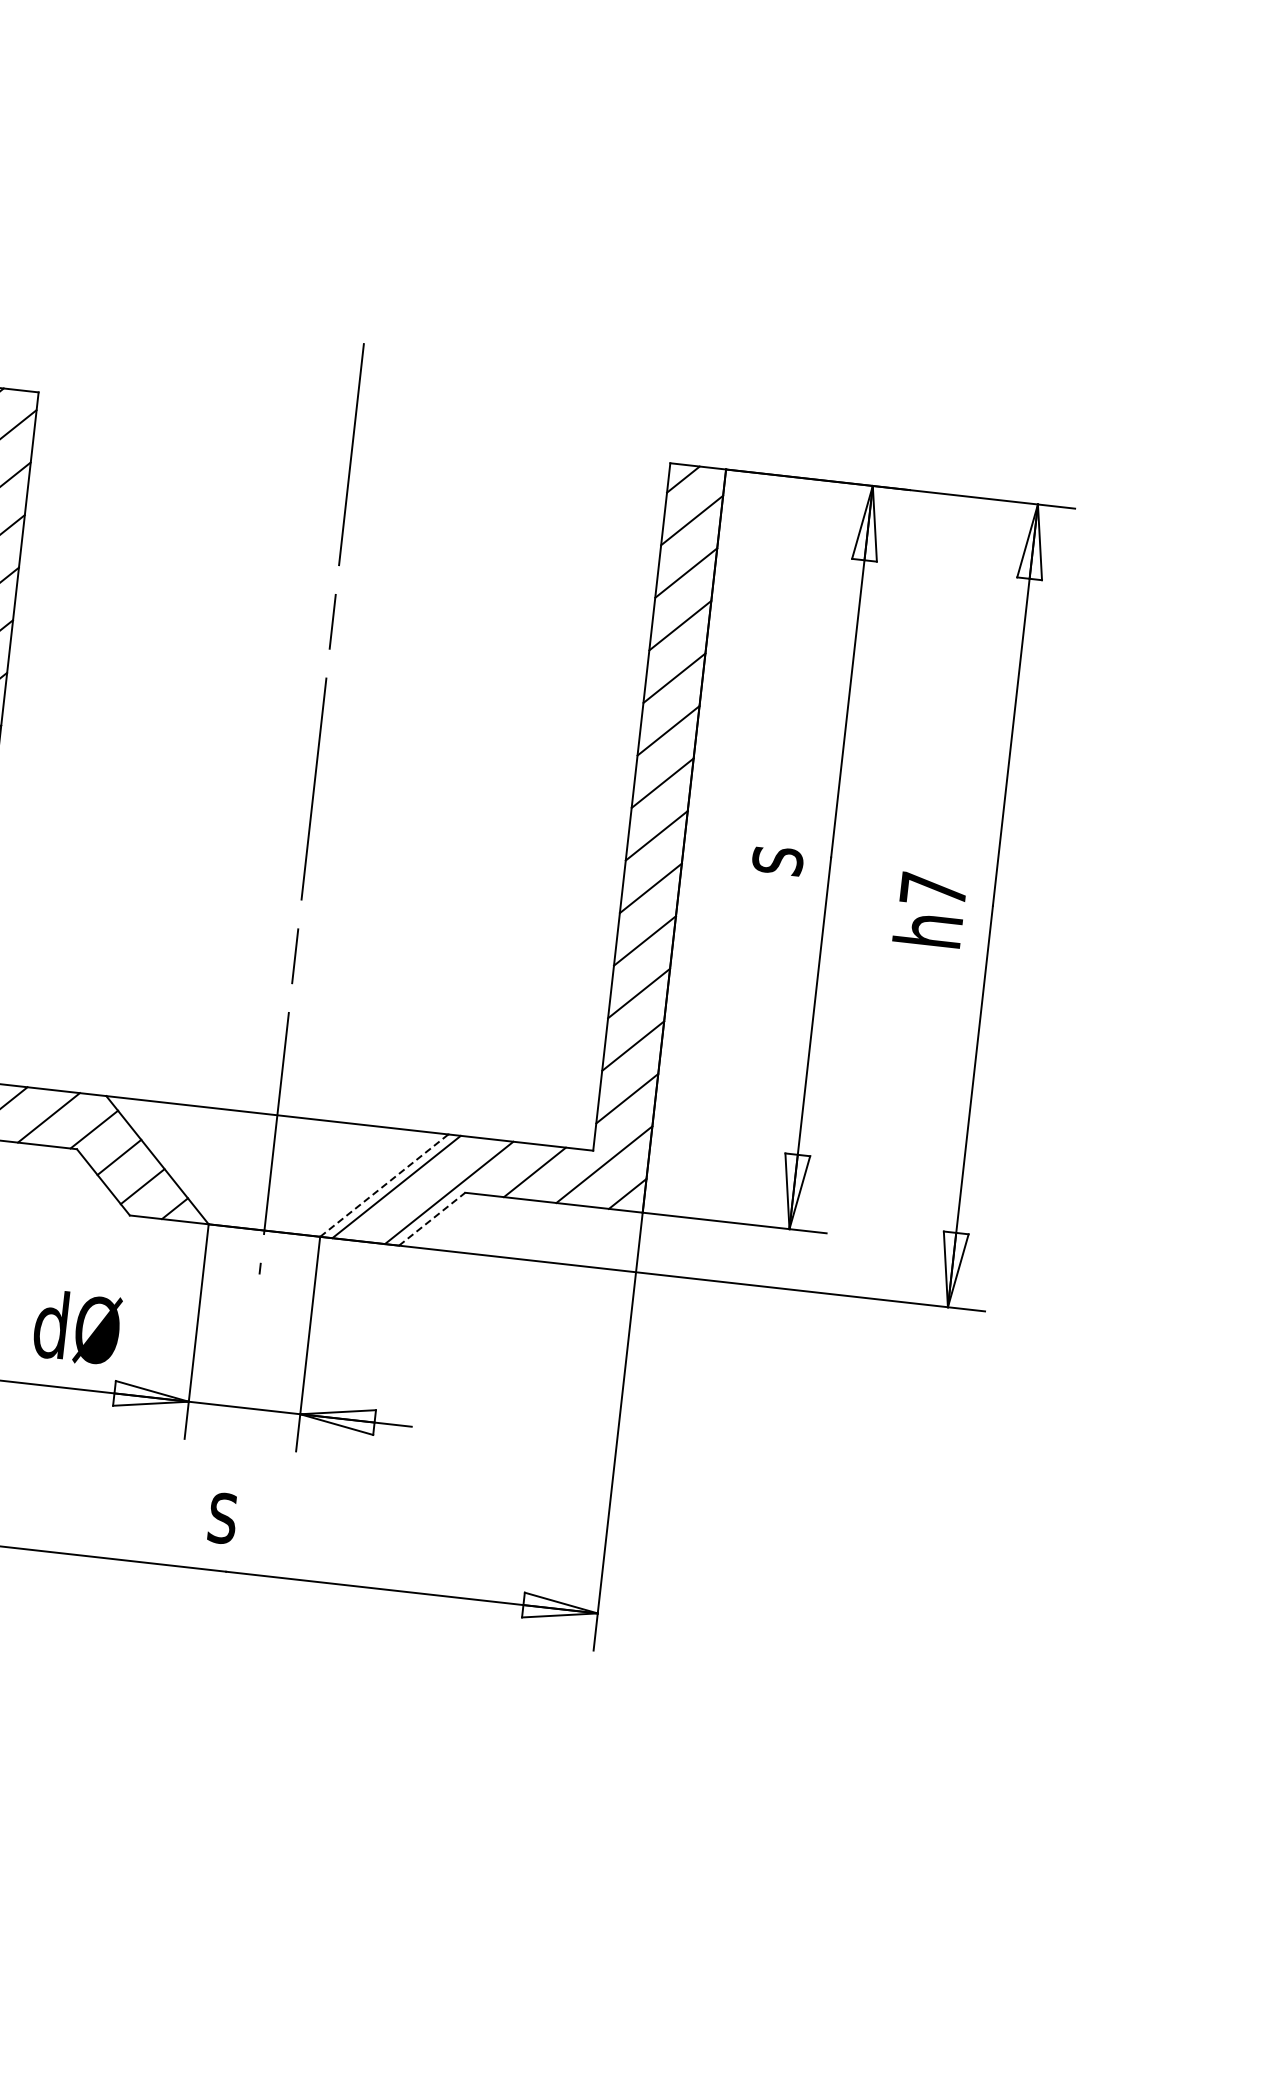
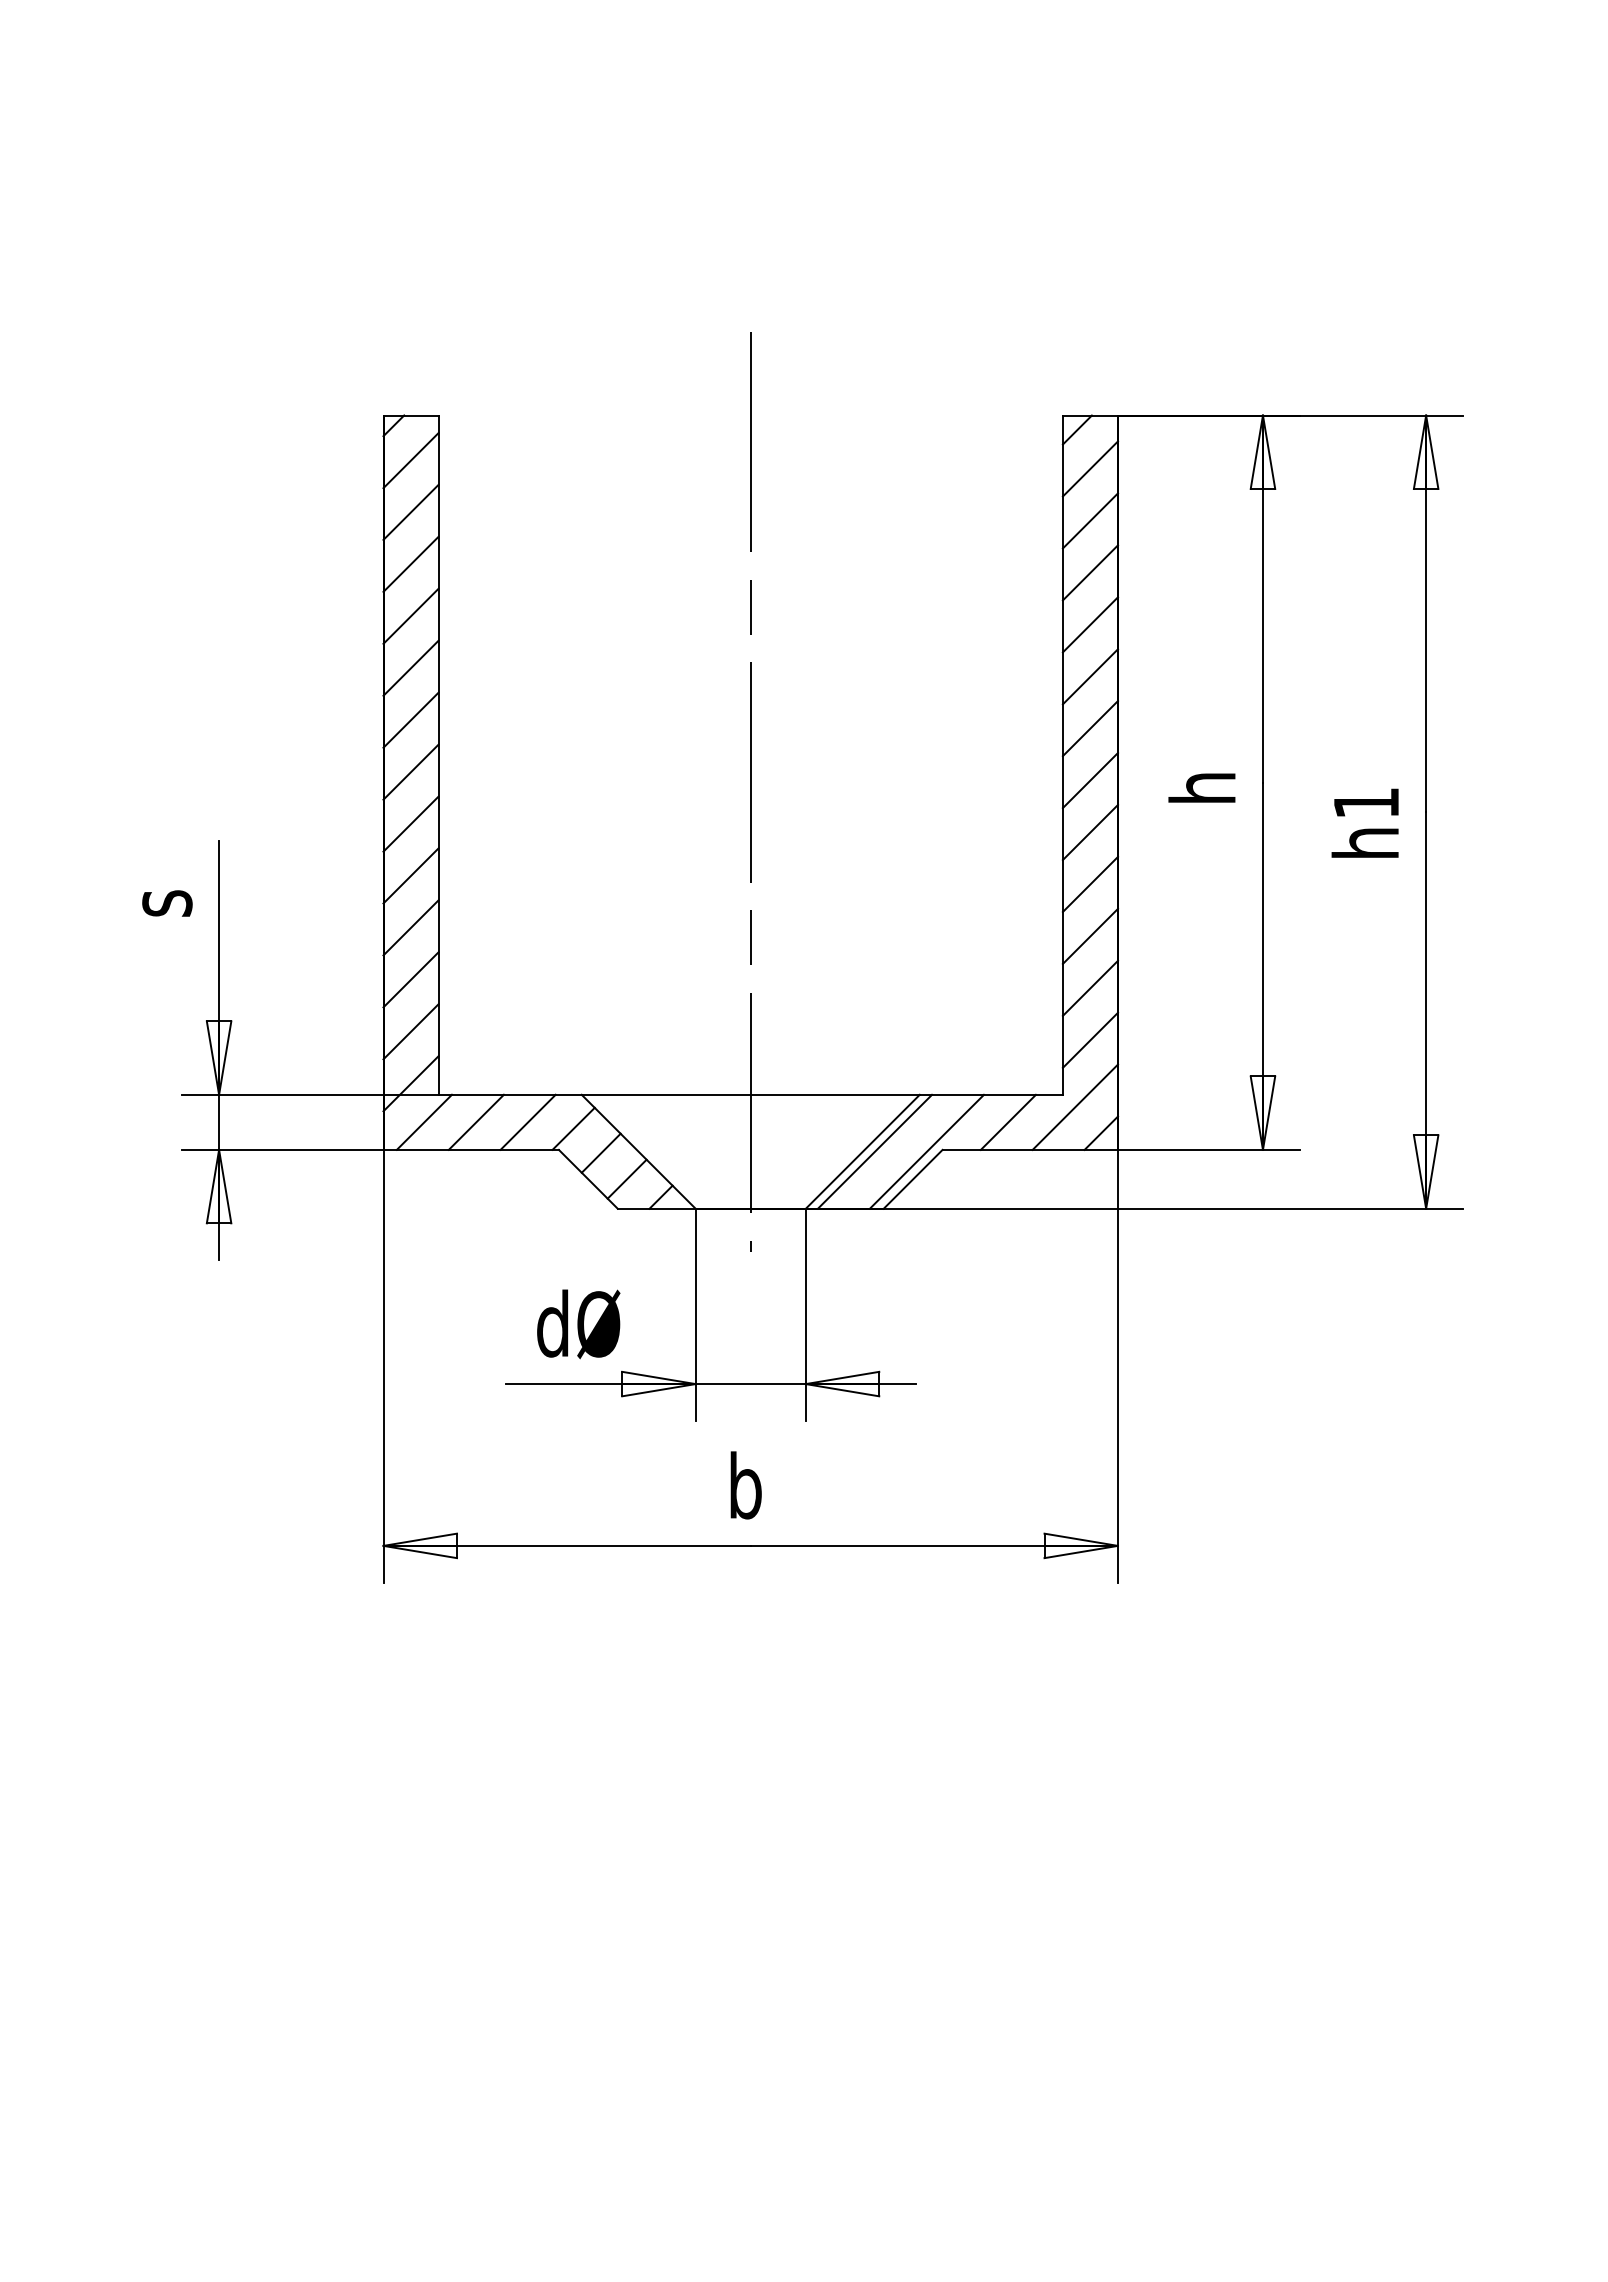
text: (769, 856) -> (1202, 788), s -> h
text: (933, 890) -> (1366, 803), h7 -> h1
line: (384, 1185) -> (862, 1151), dashed -> solid
line: (432, 1219) -> (913, 1179), dashed -> solid
text: (226, 1509) -> (744, 1485), s -> b

